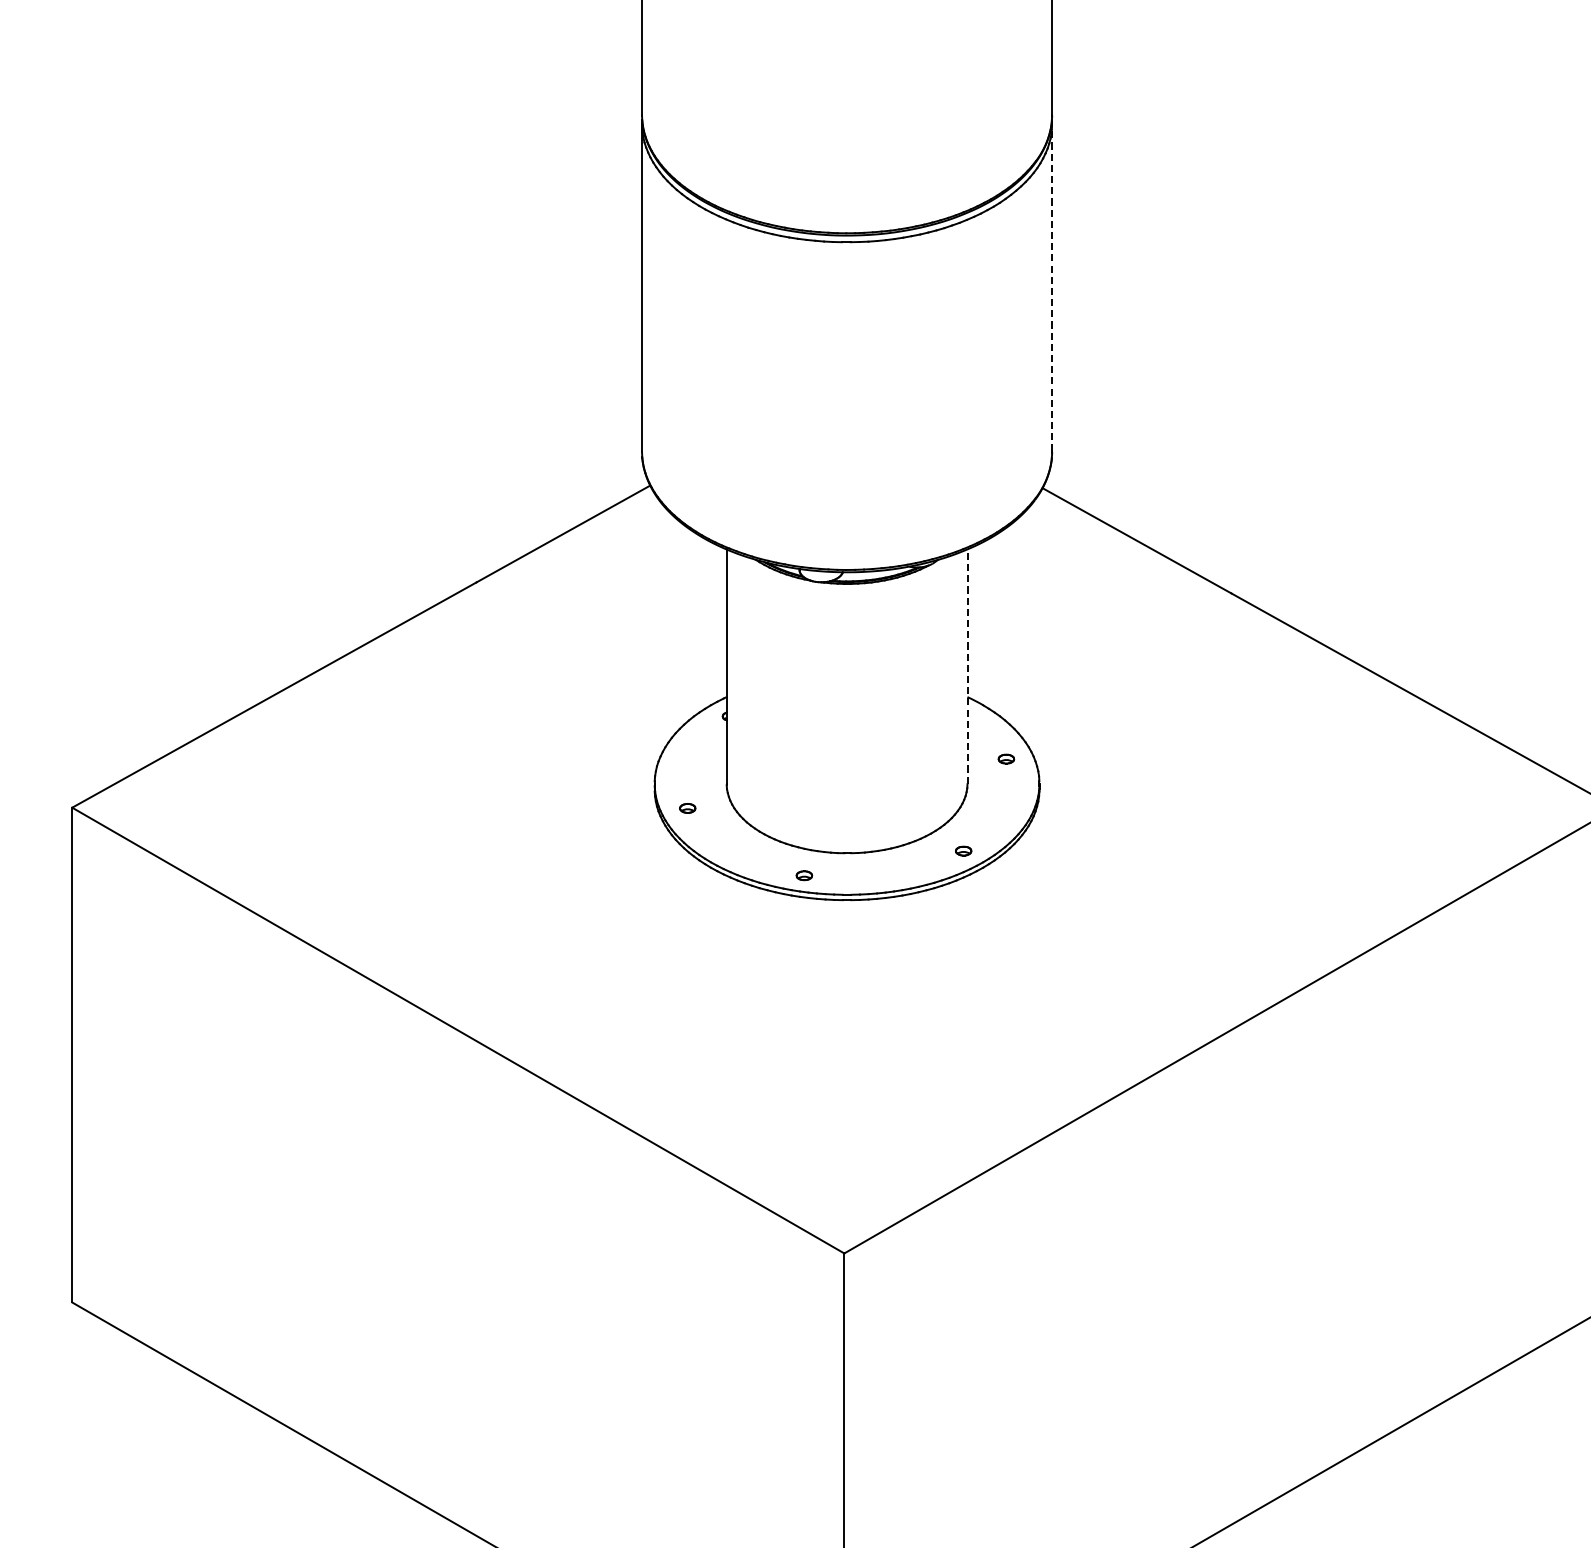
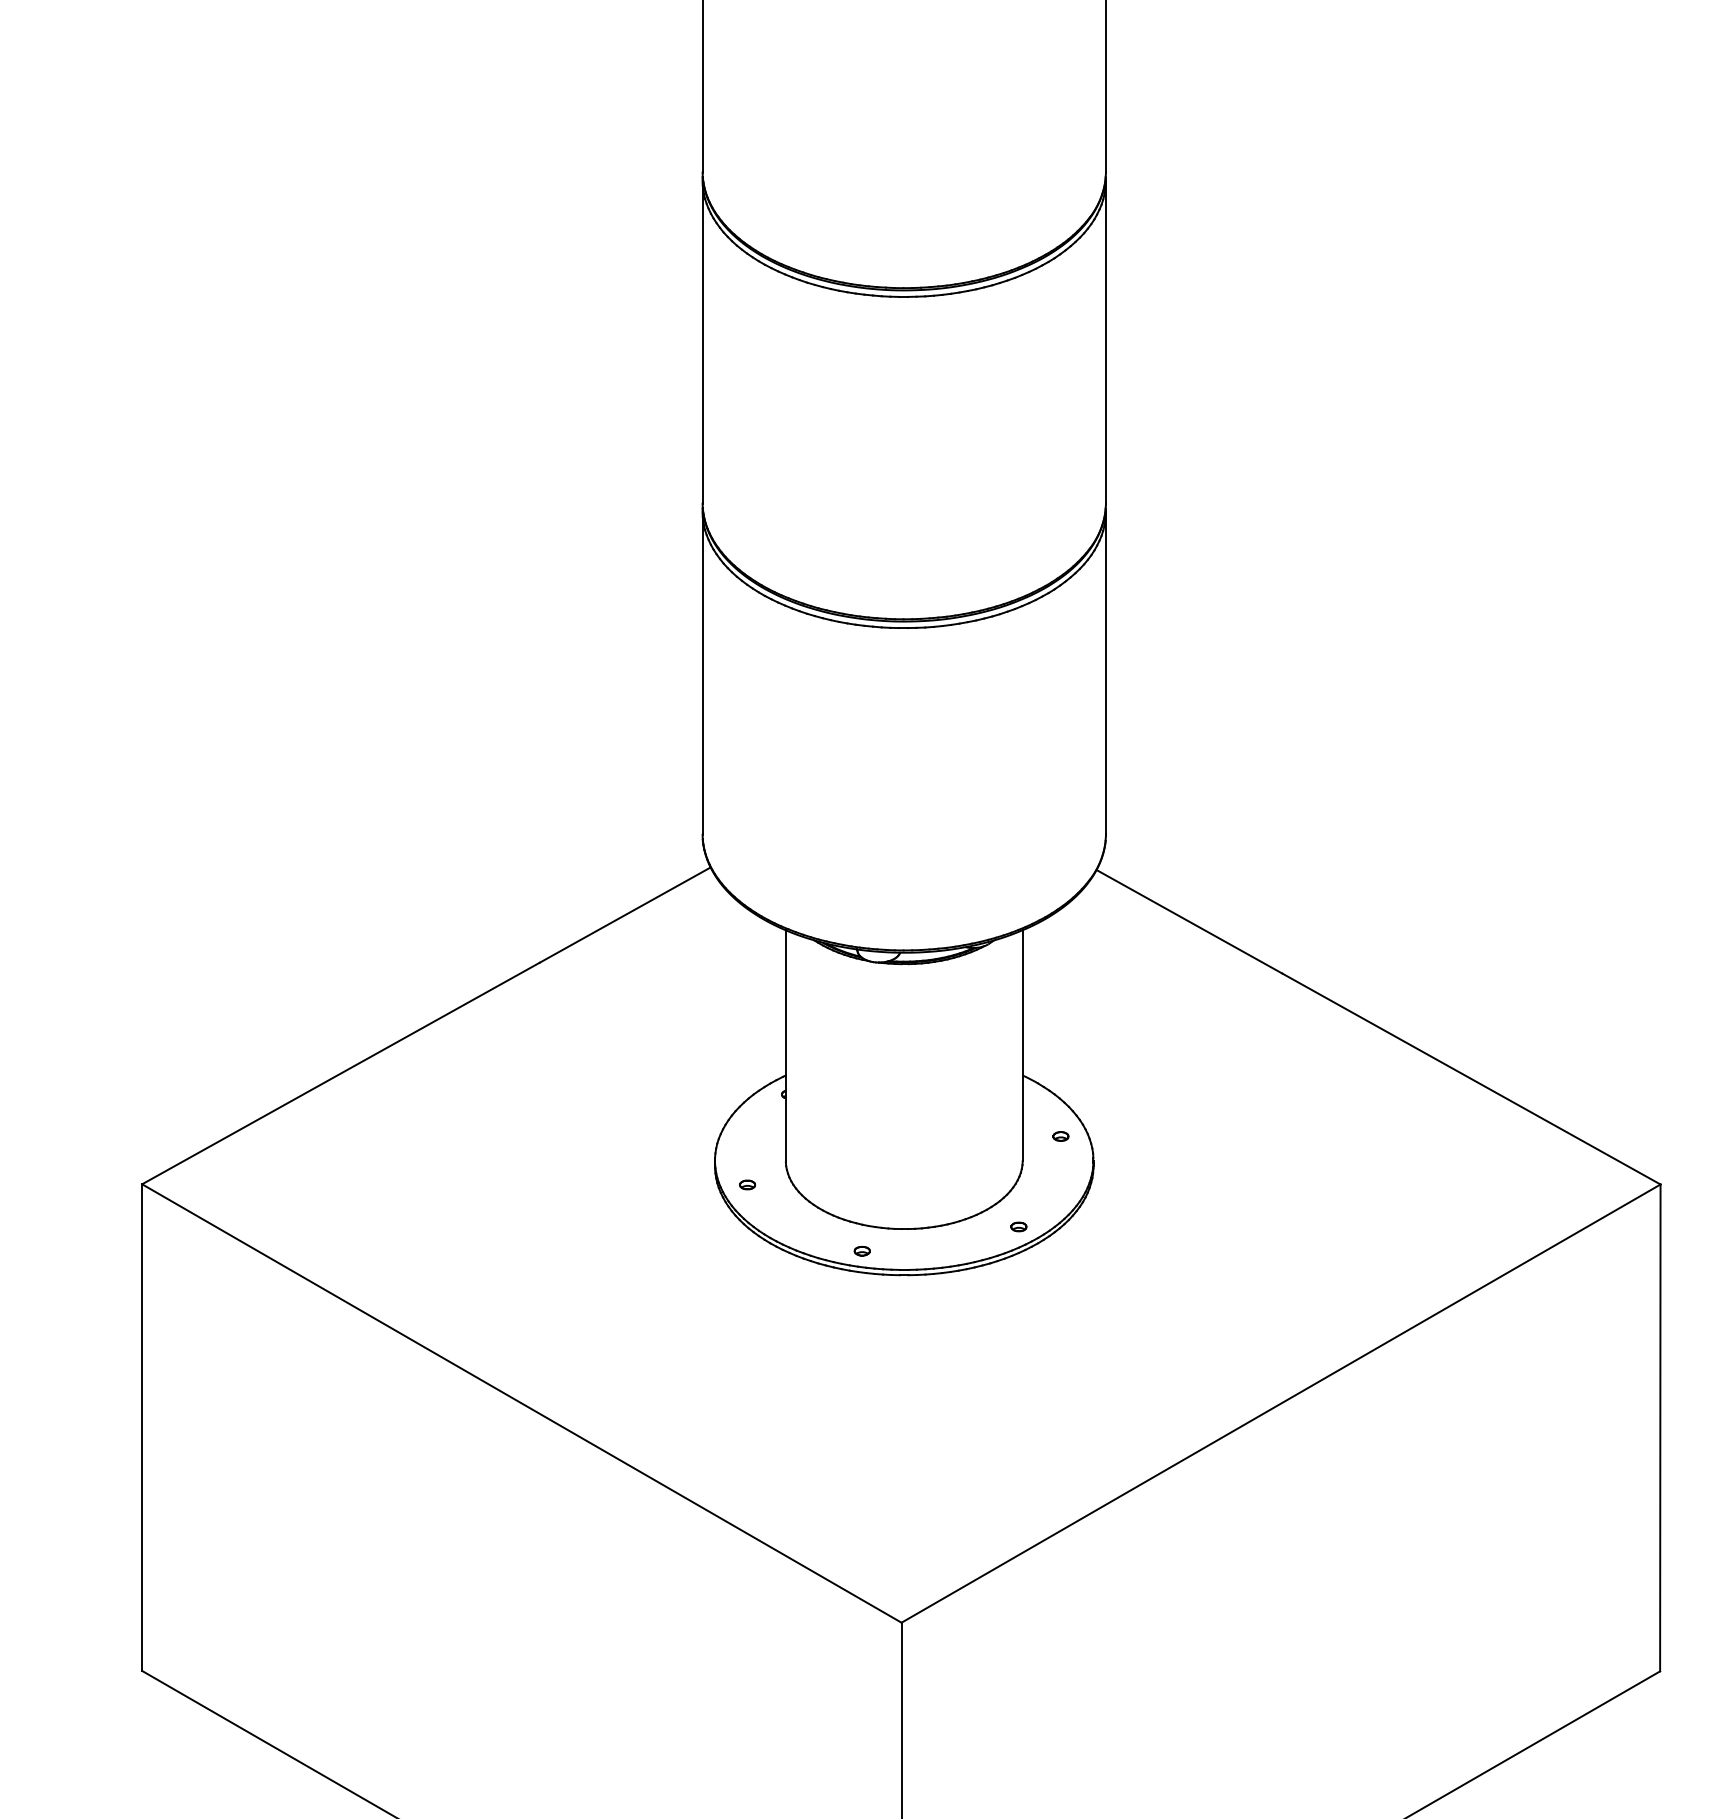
line: (1051, 287) -> (1105, 672), dashed -> solid
line: (967, 665) -> (1022, 1044), dashed -> solid

